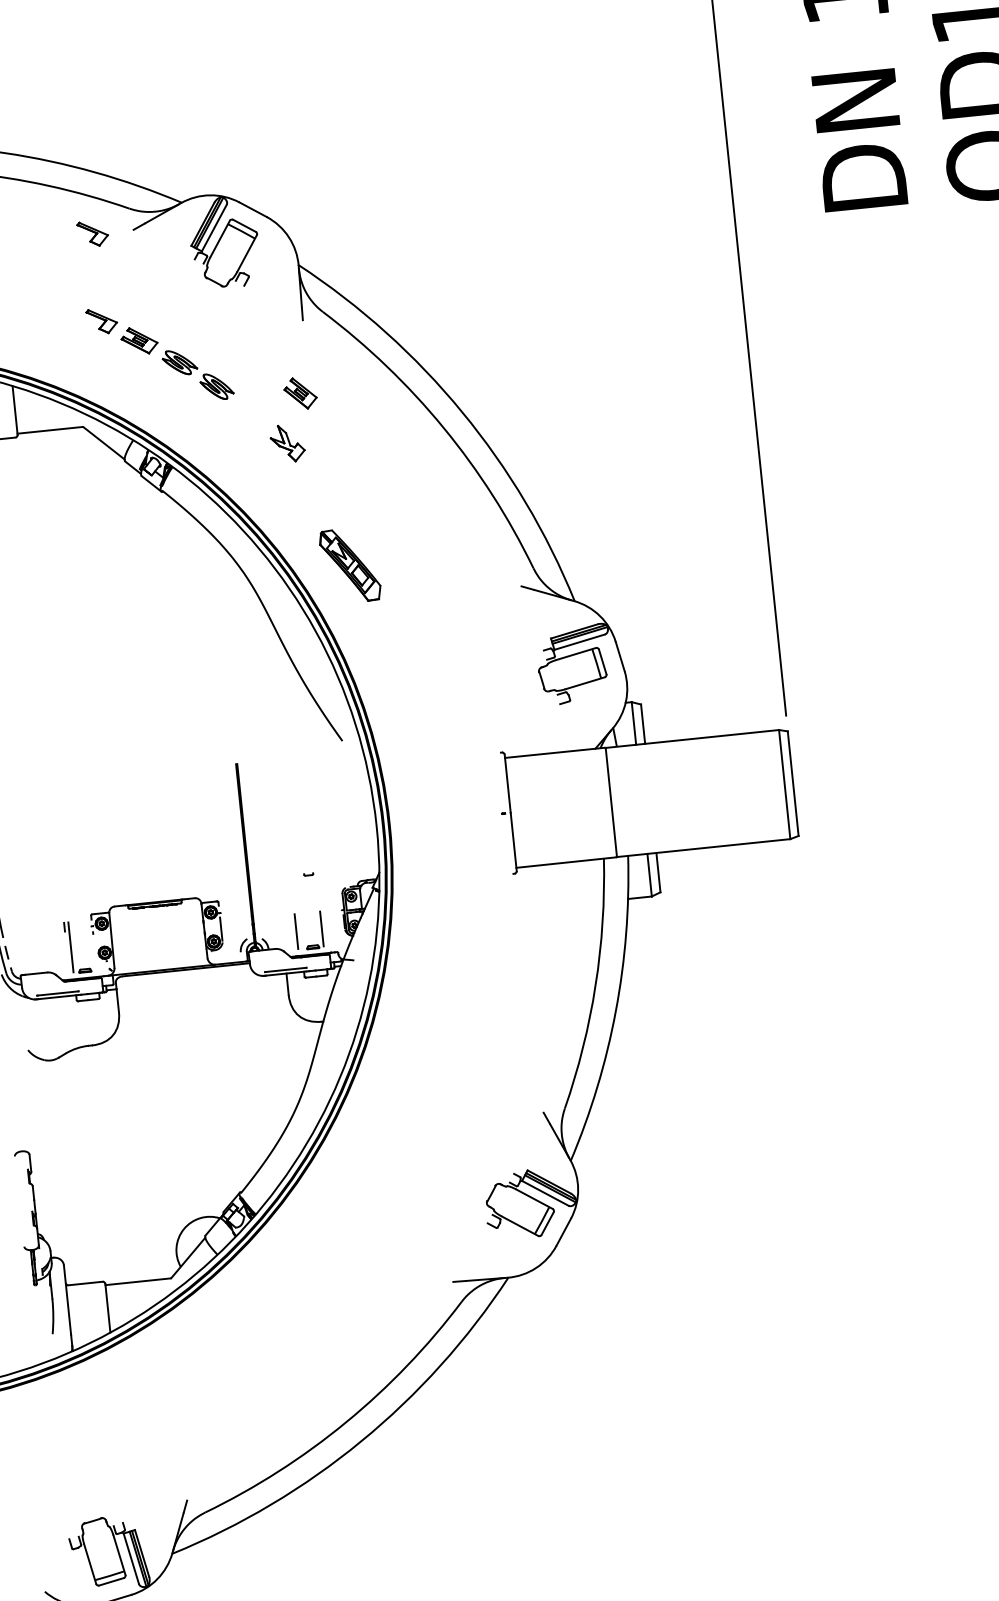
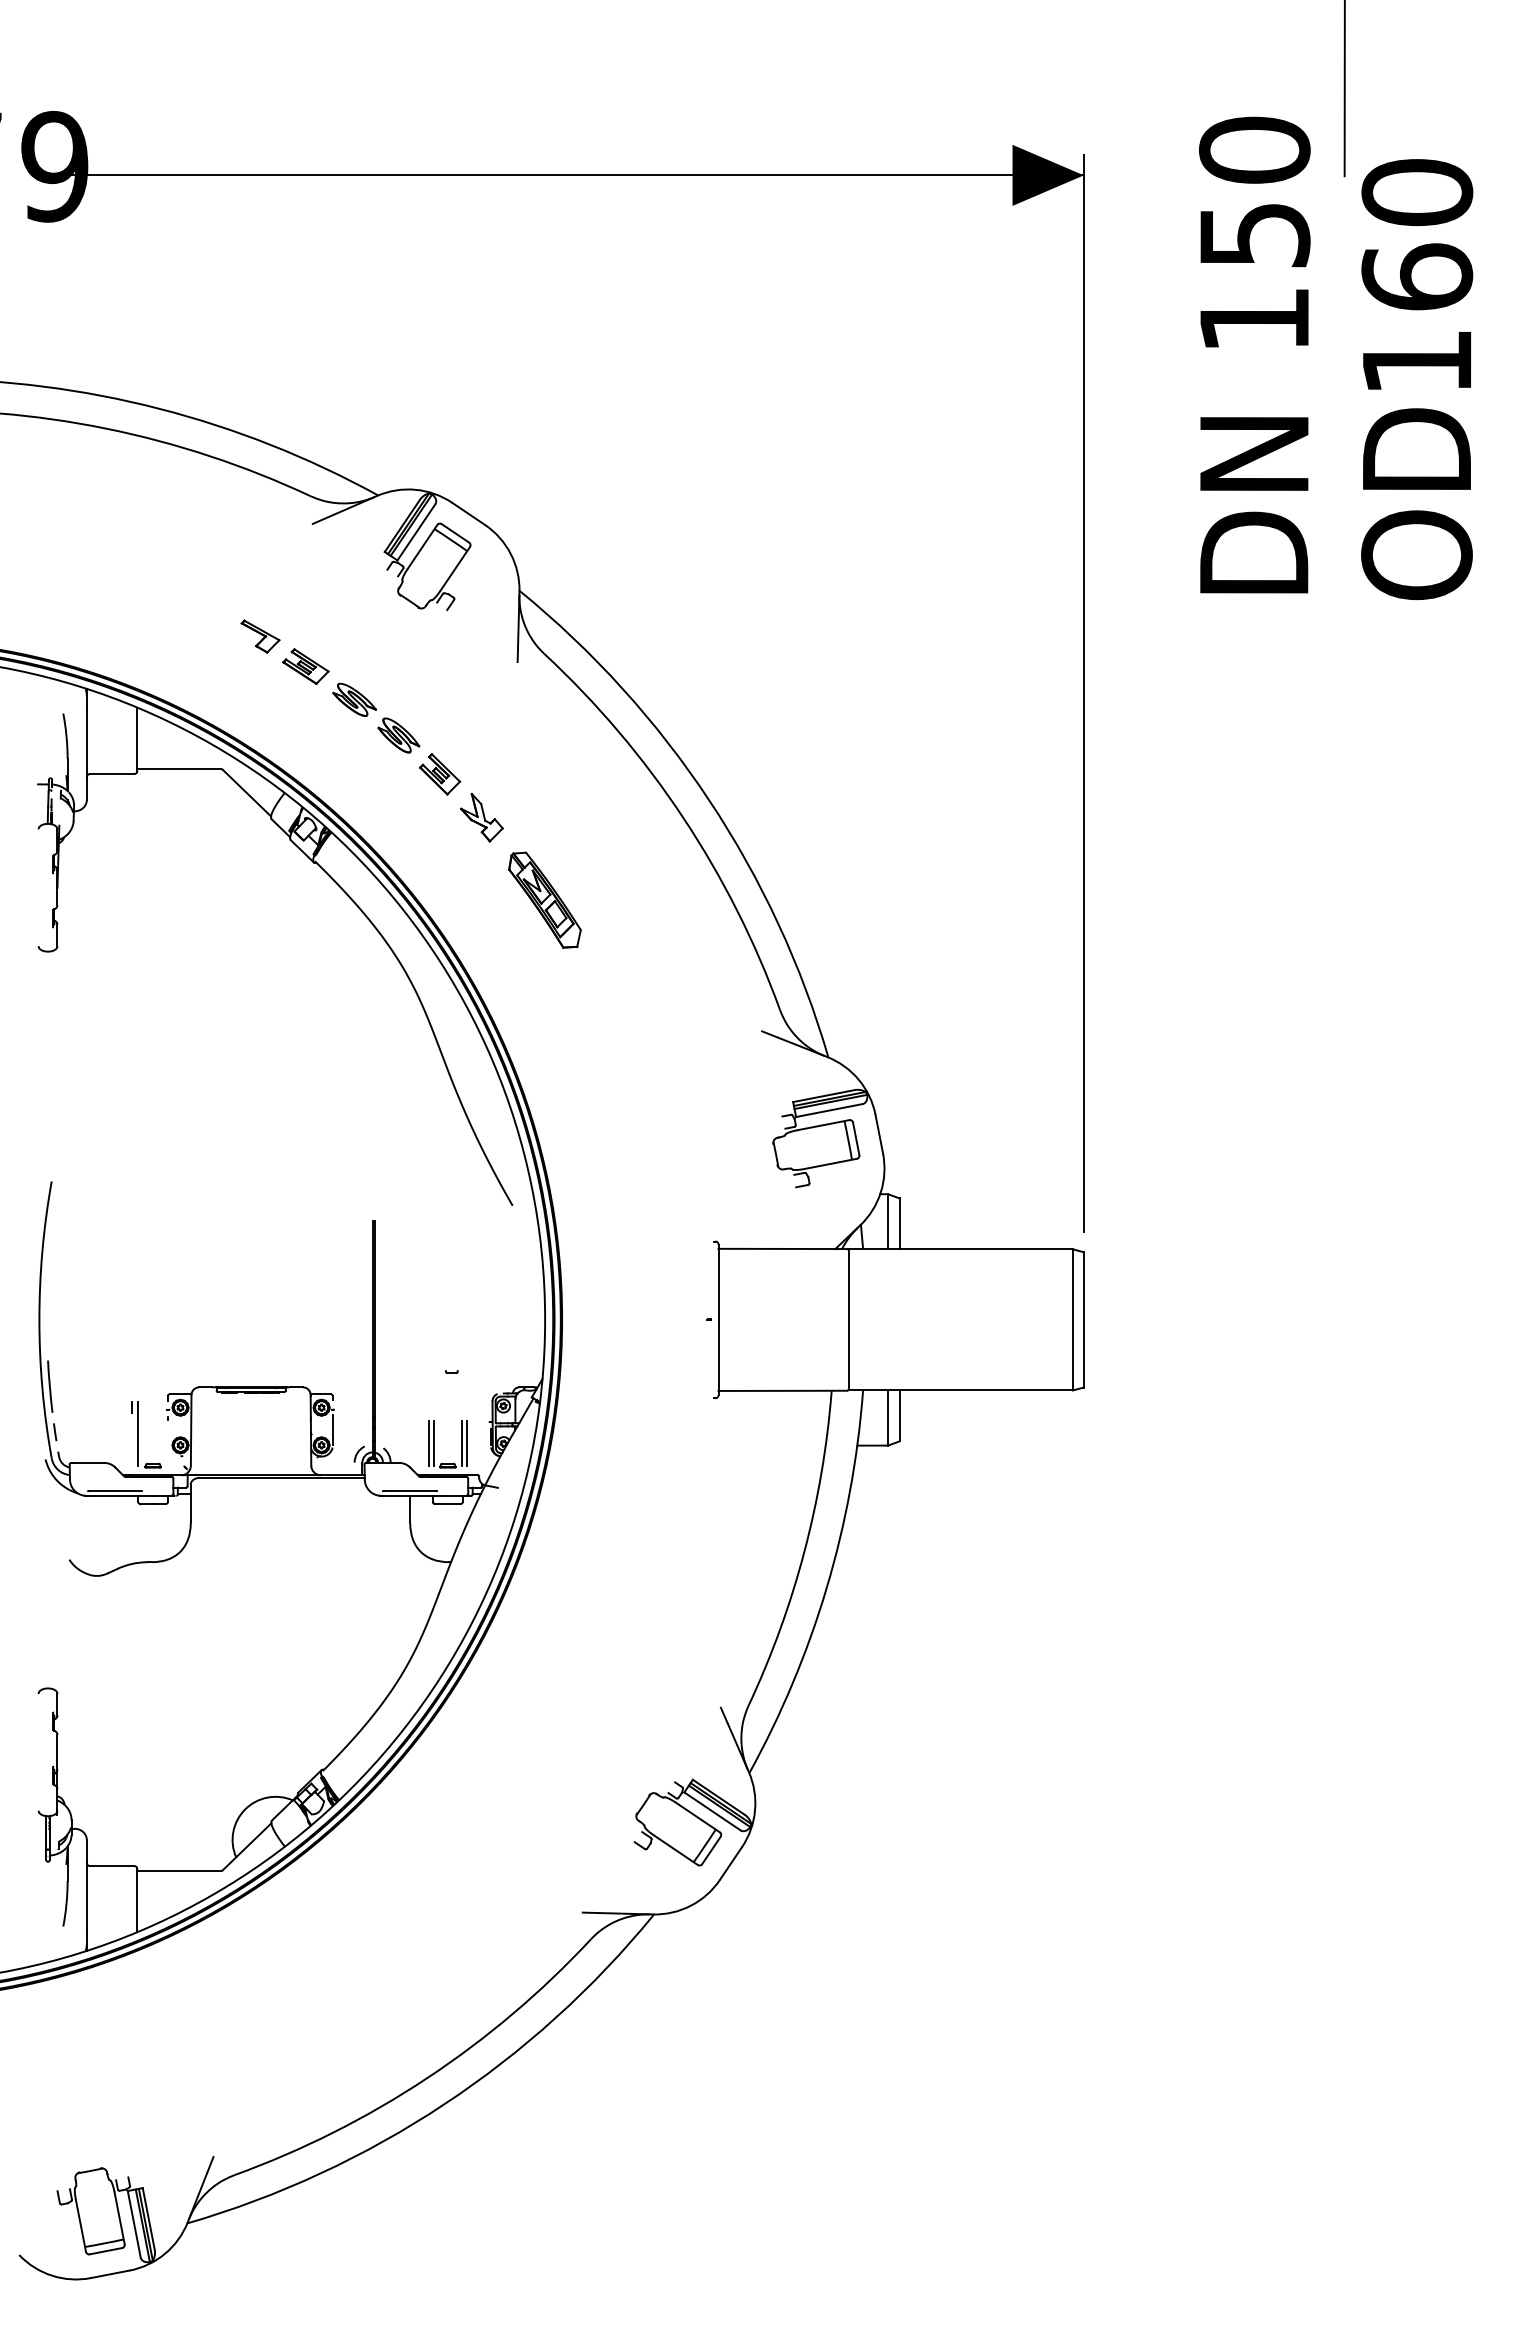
part: (93, 233) -> (260, 523), removed
part: (300, 393) -> (440, 774), moved
part: (349, 565) -> (544, 899), moved
line: (326, 928) -> (467, 1443), added
line: (301, 931) -> (434, 1443), added

